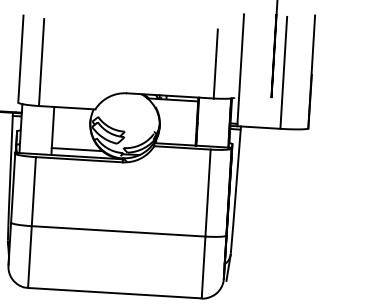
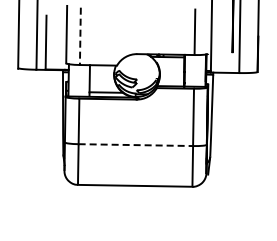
line: (41, 62) -> (80, 36), solid -> dashed
line: (119, 232) -> (136, 145), solid -> dashed

